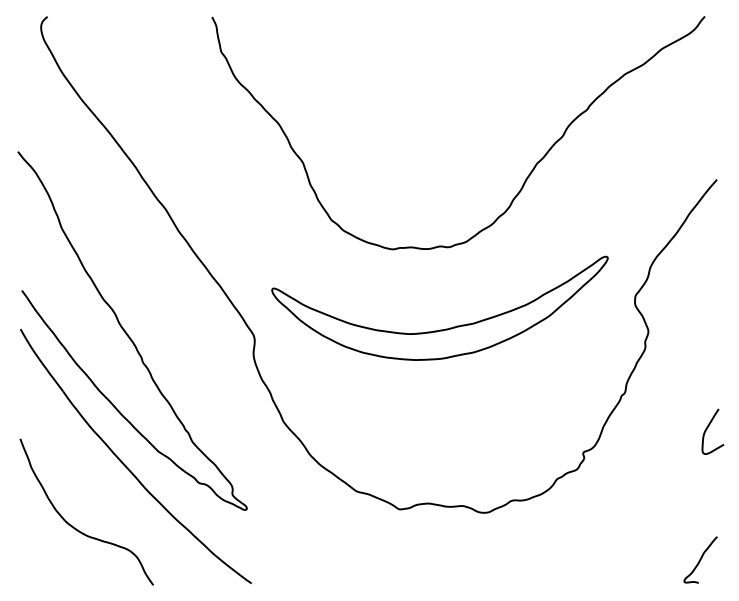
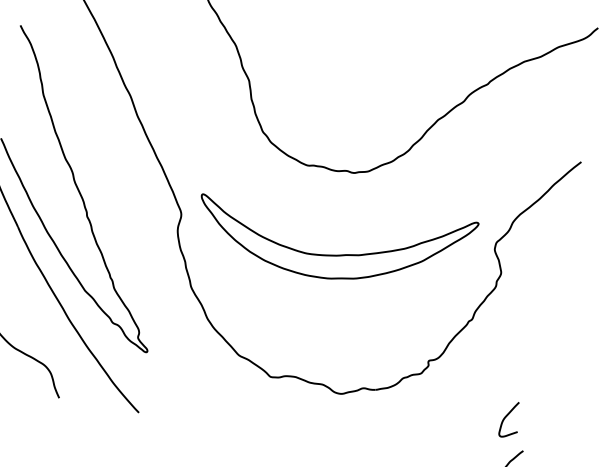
part: (445, 328) -> (335, 254), moved
curve: (707, 429) -> (506, 417), moved

